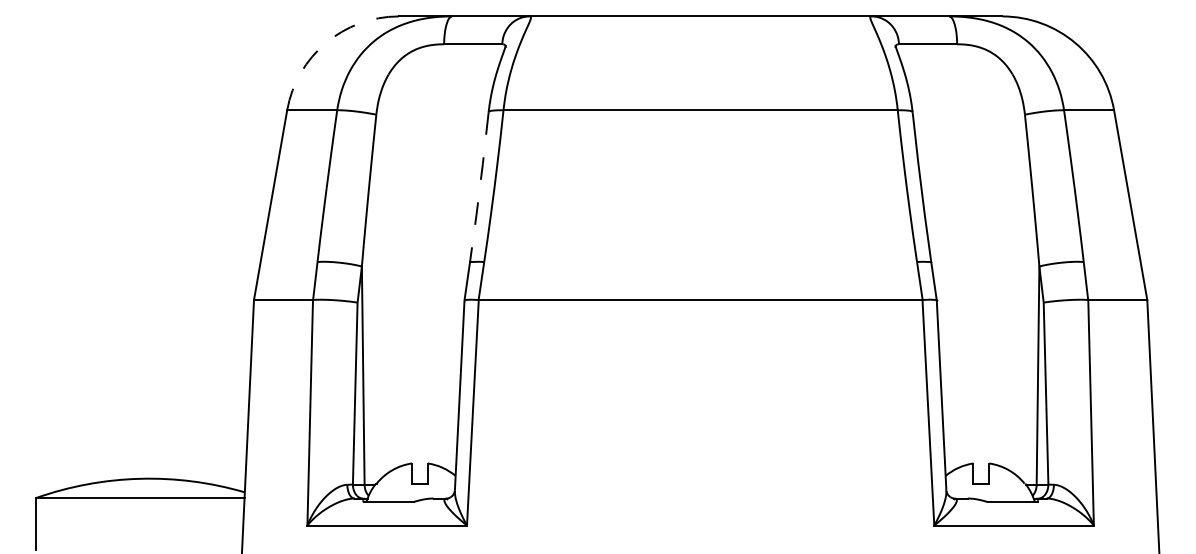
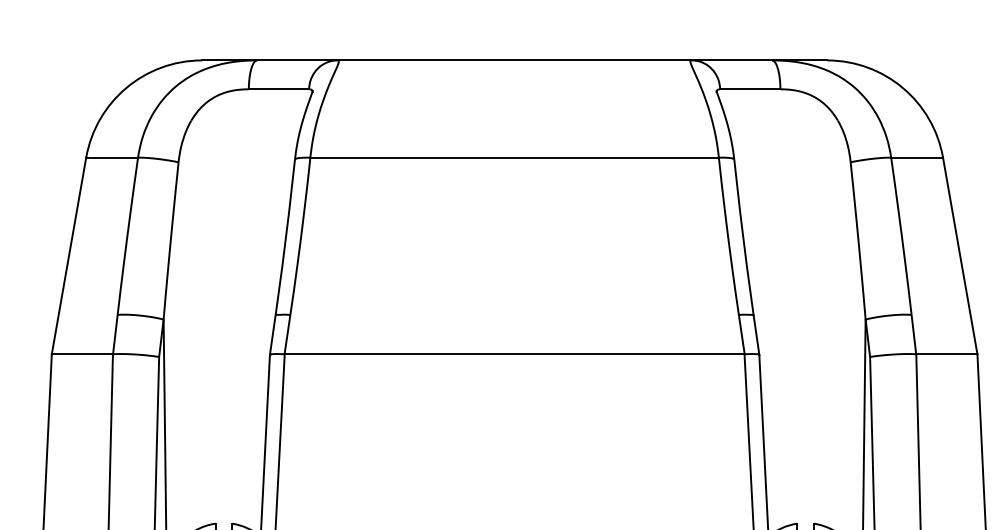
arc: (325, 43) -> (125, 88), dashed -> solid
line: (479, 187) -> (285, 237), dashed -> solid

